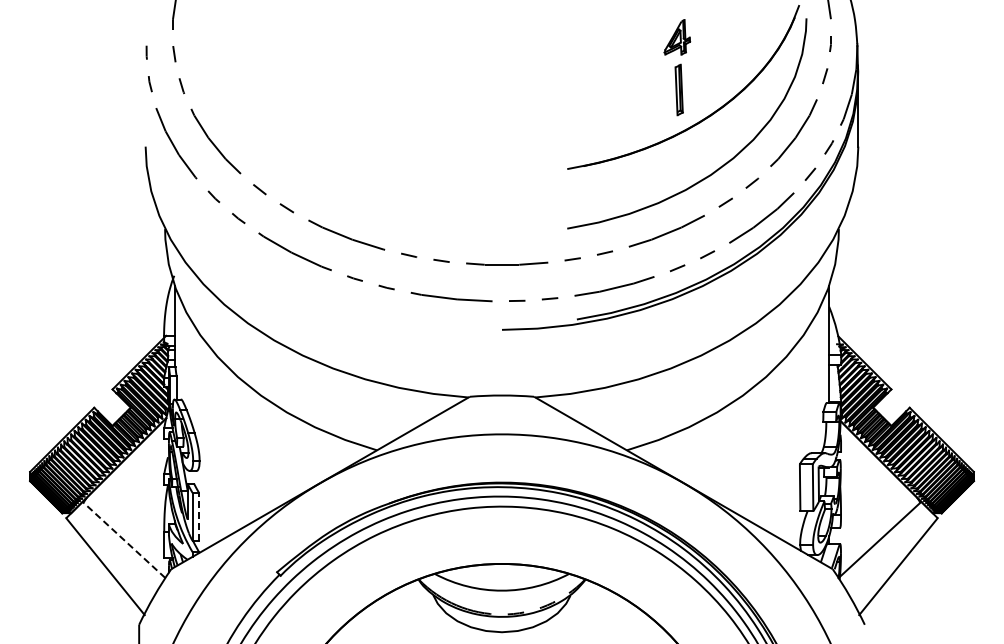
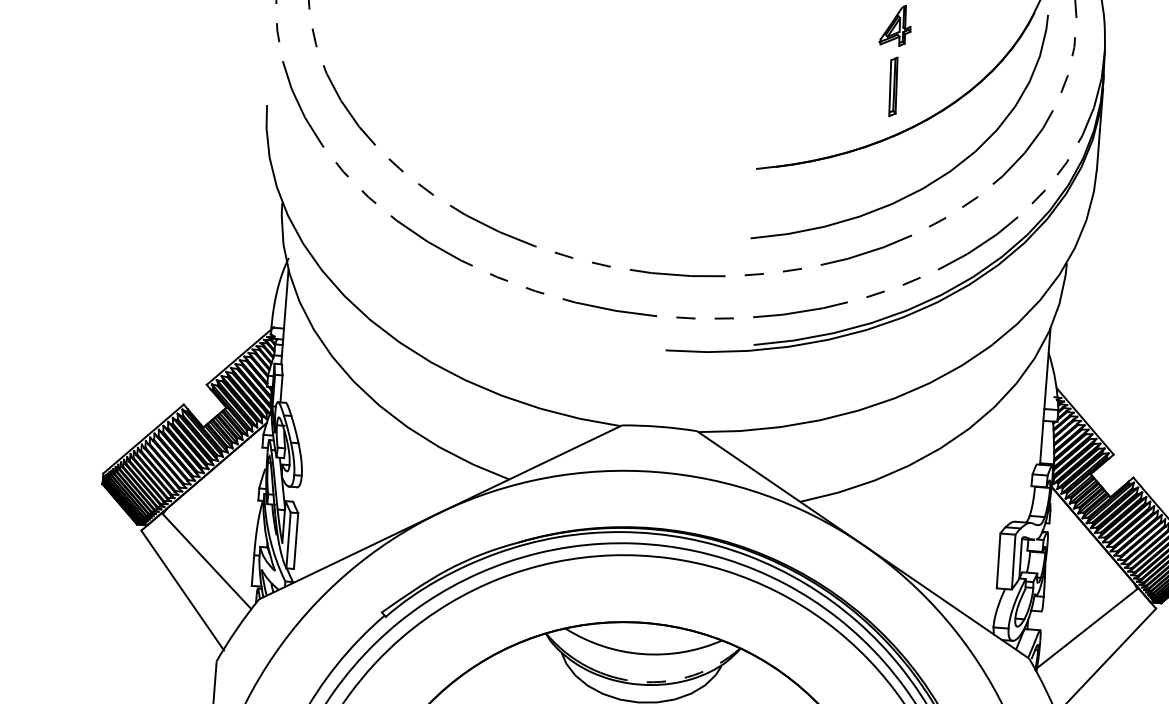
line: (199, 516) -> (296, 540), dashed -> solid
line: (123, 539) -> (206, 560), dashed -> solid

